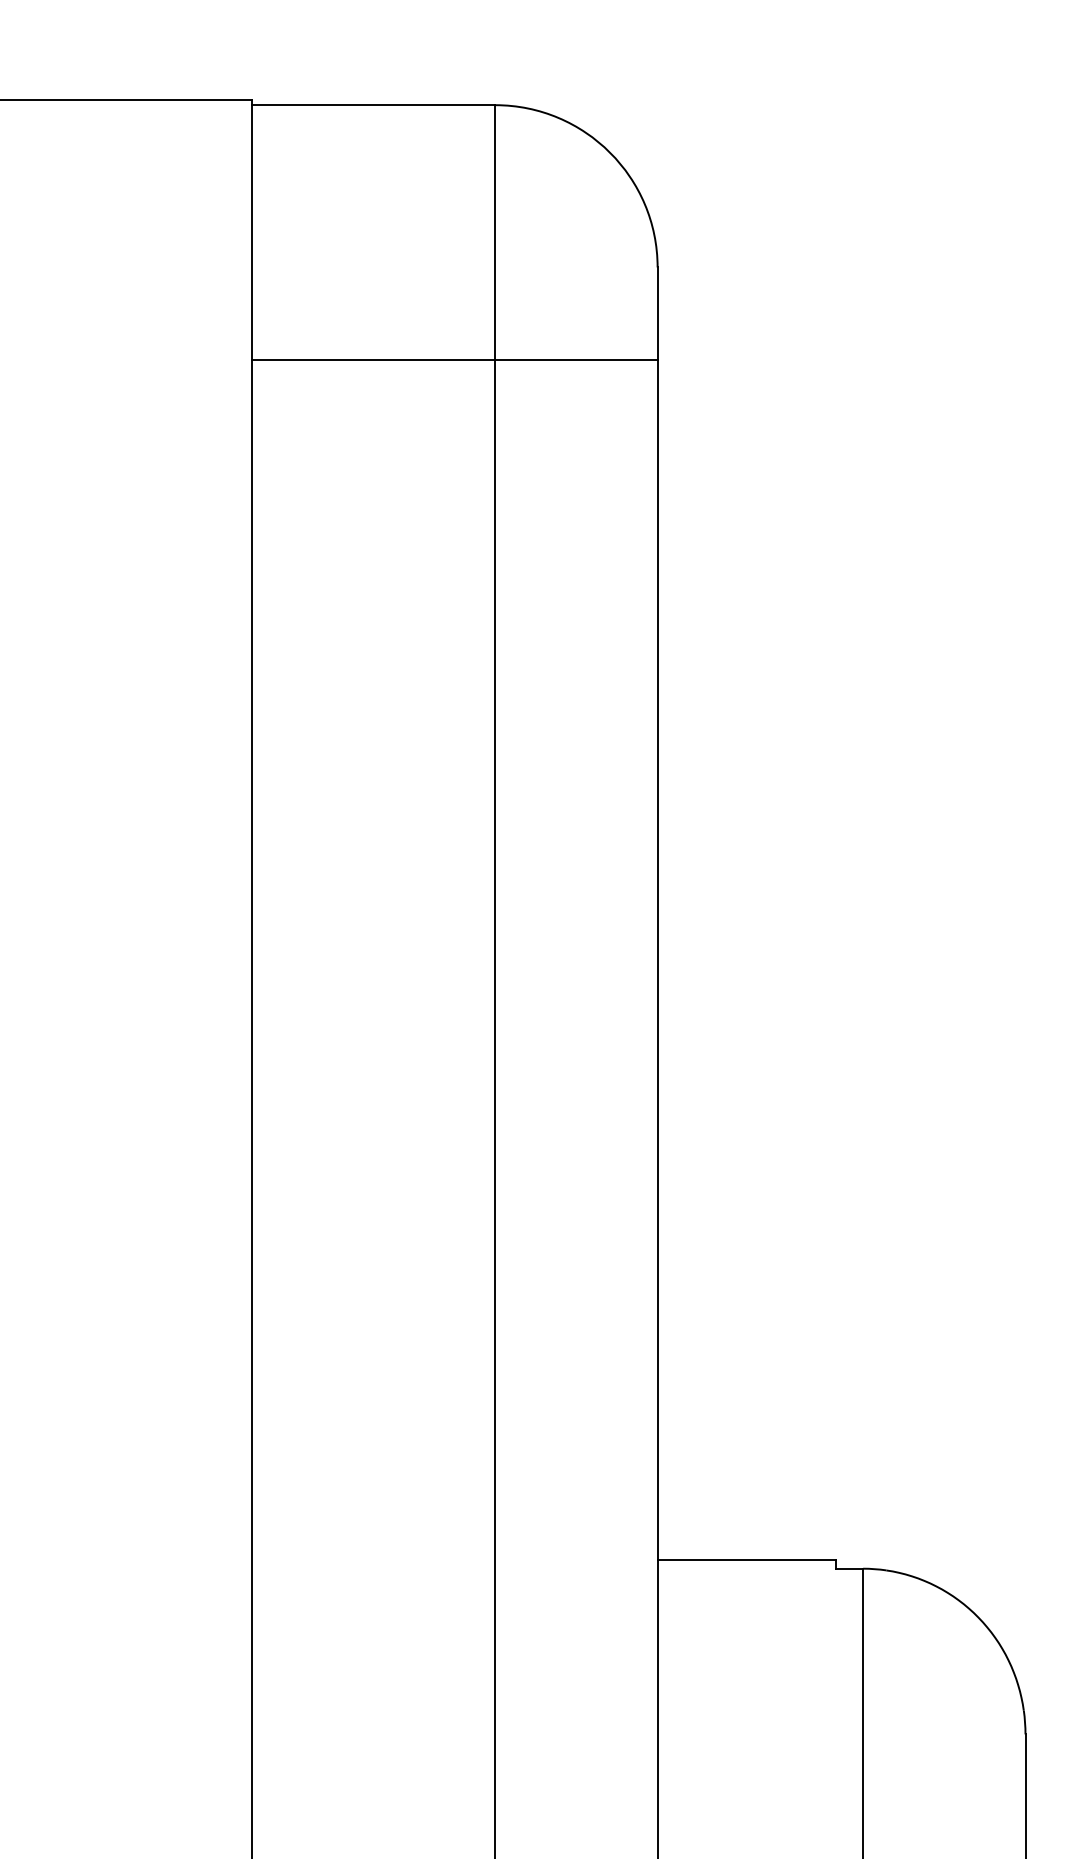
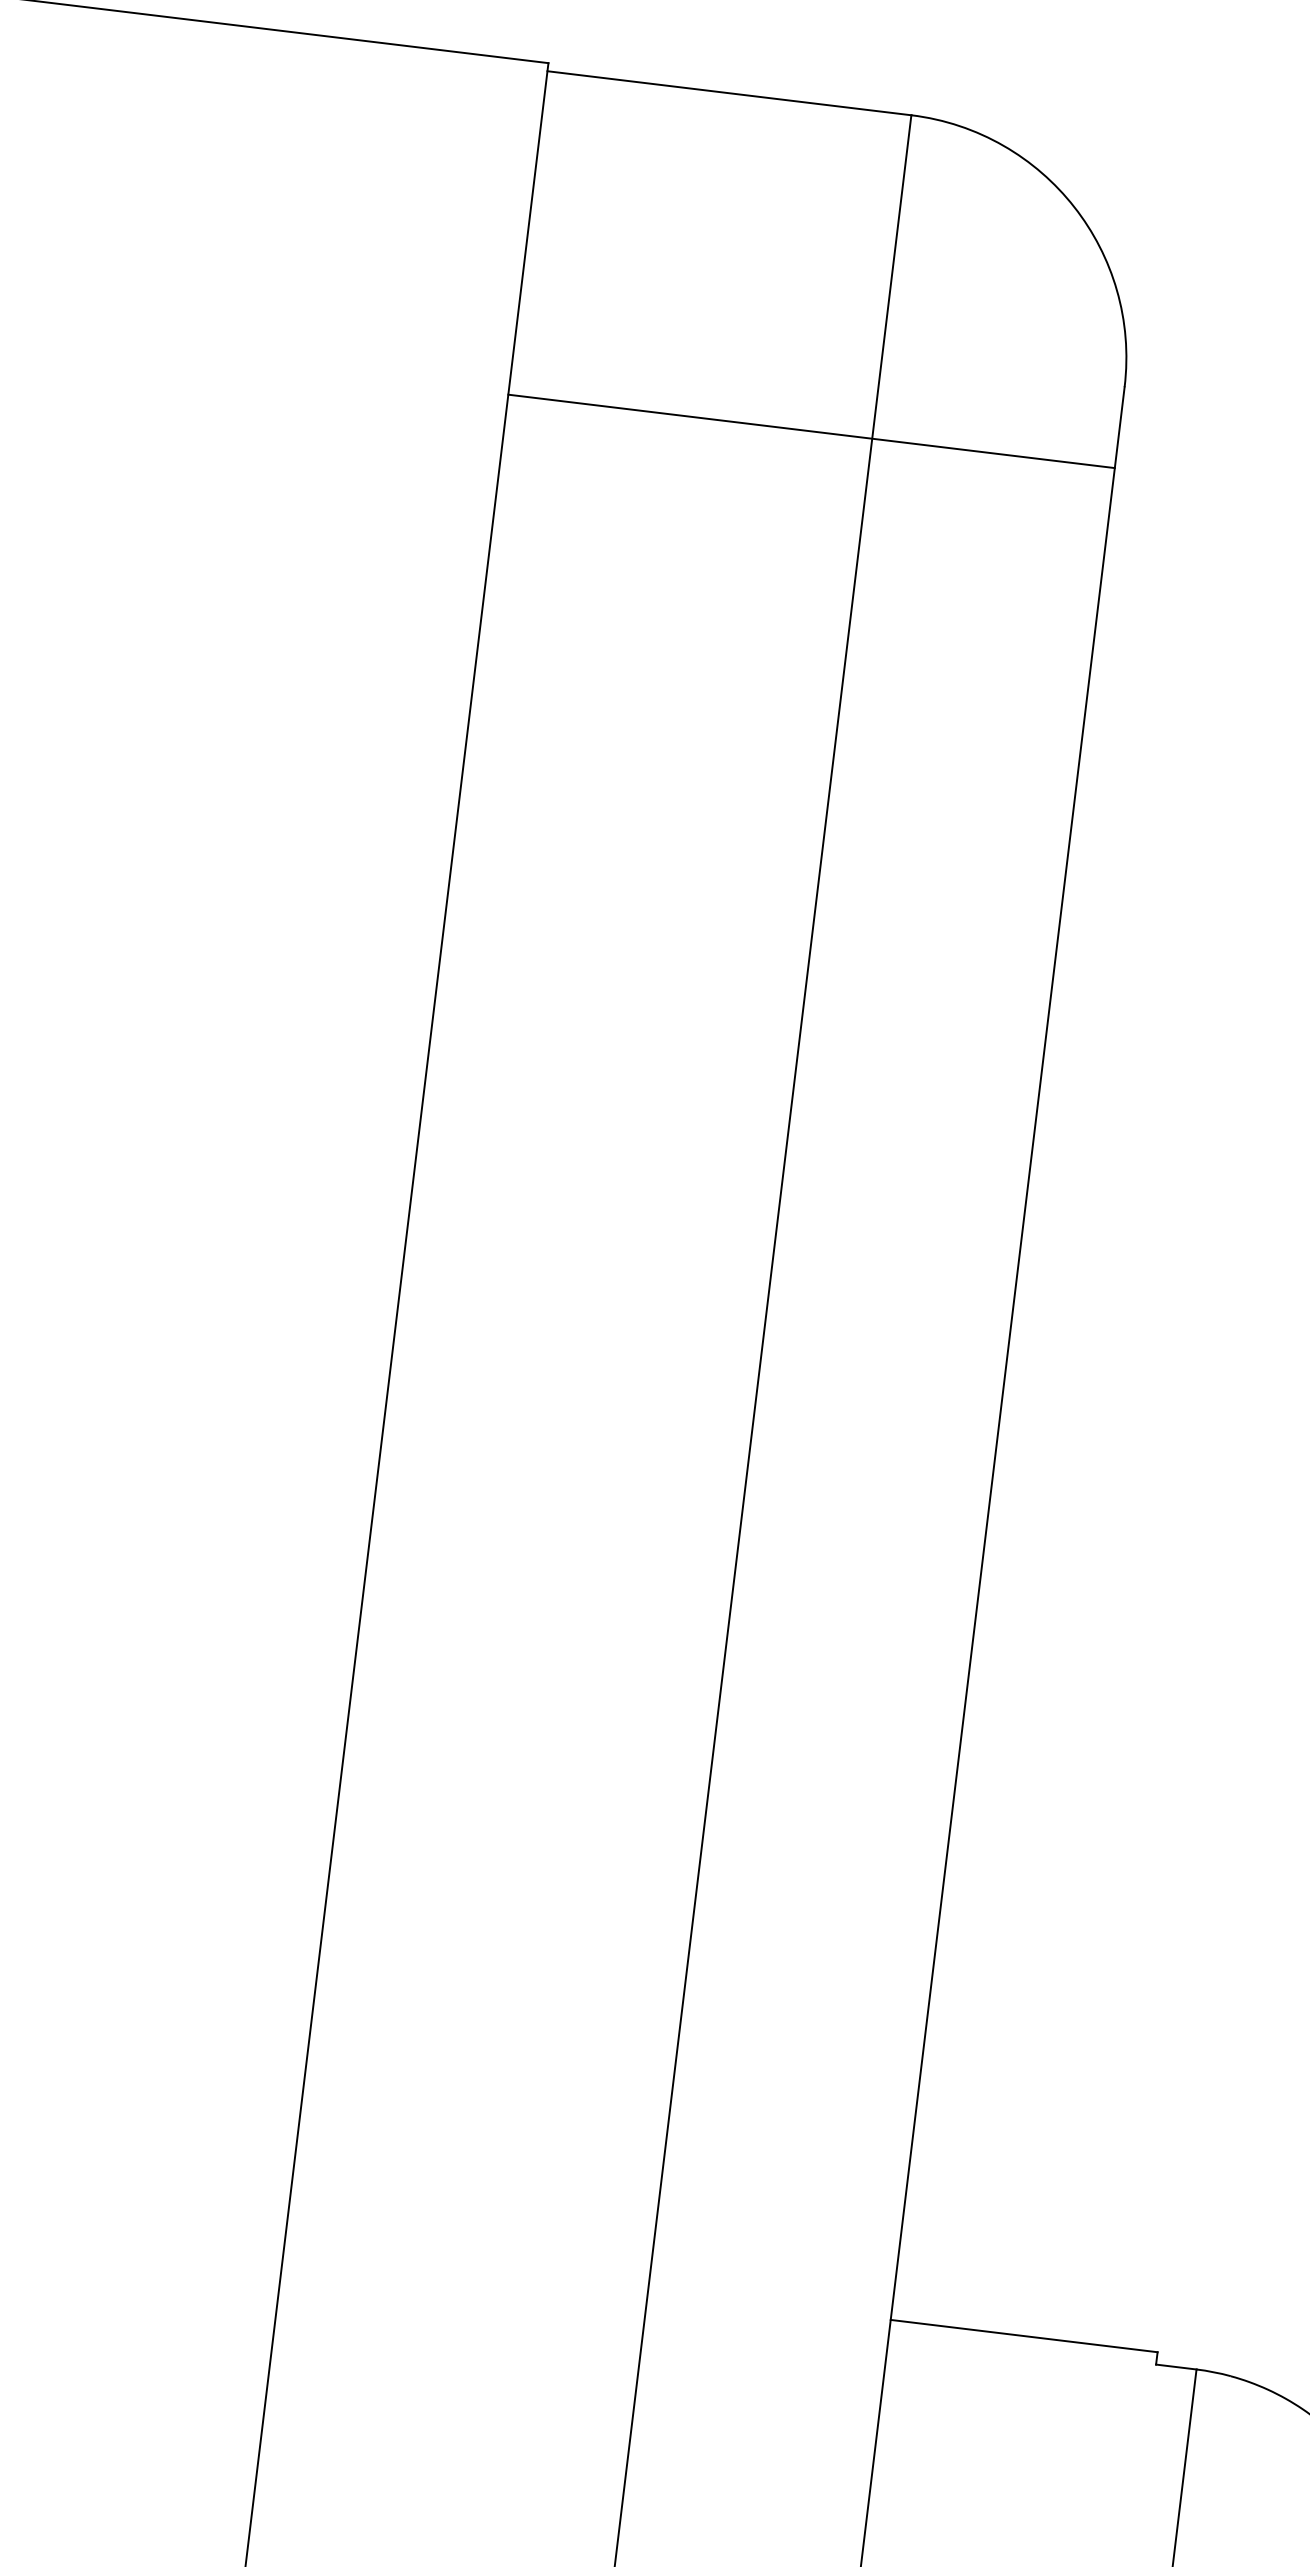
line: (454, 359) -> (811, 431), moved

